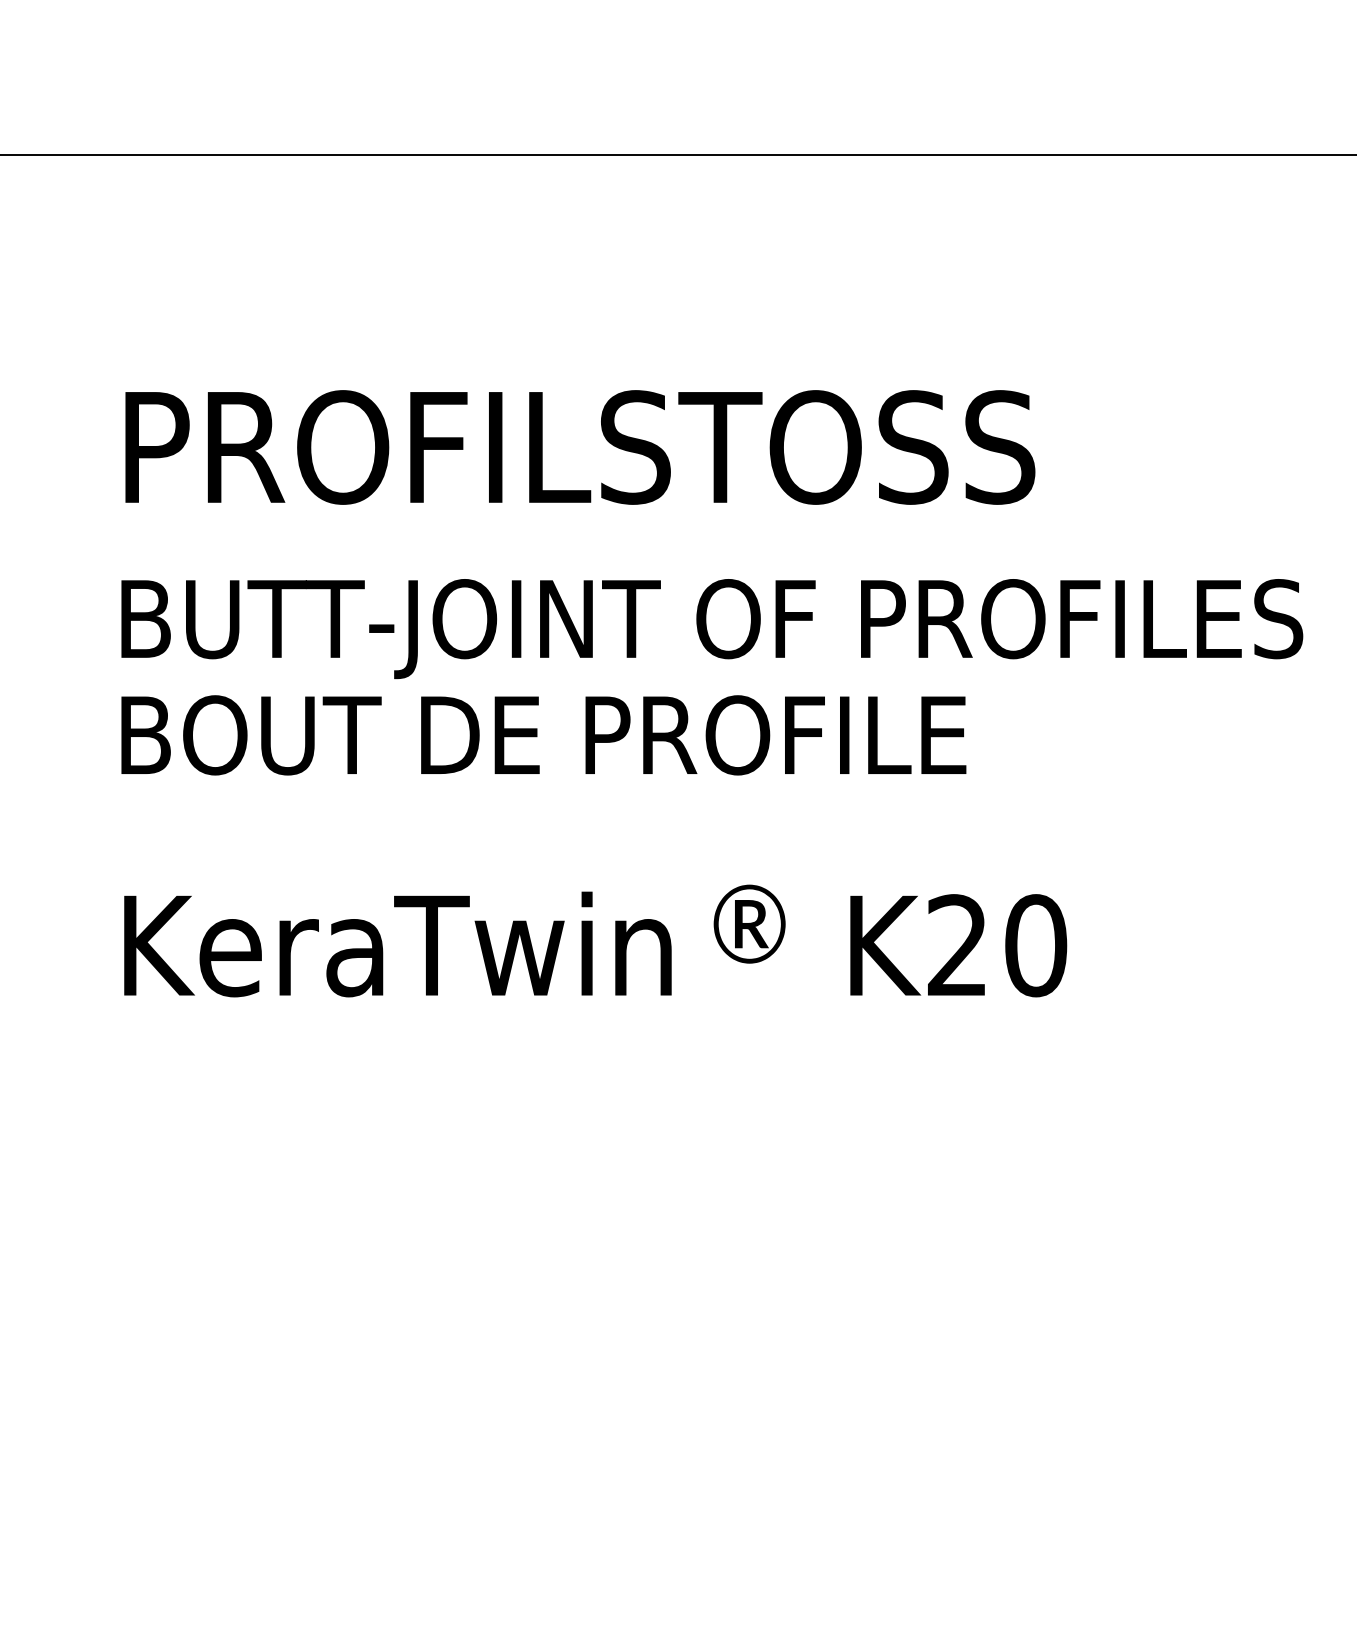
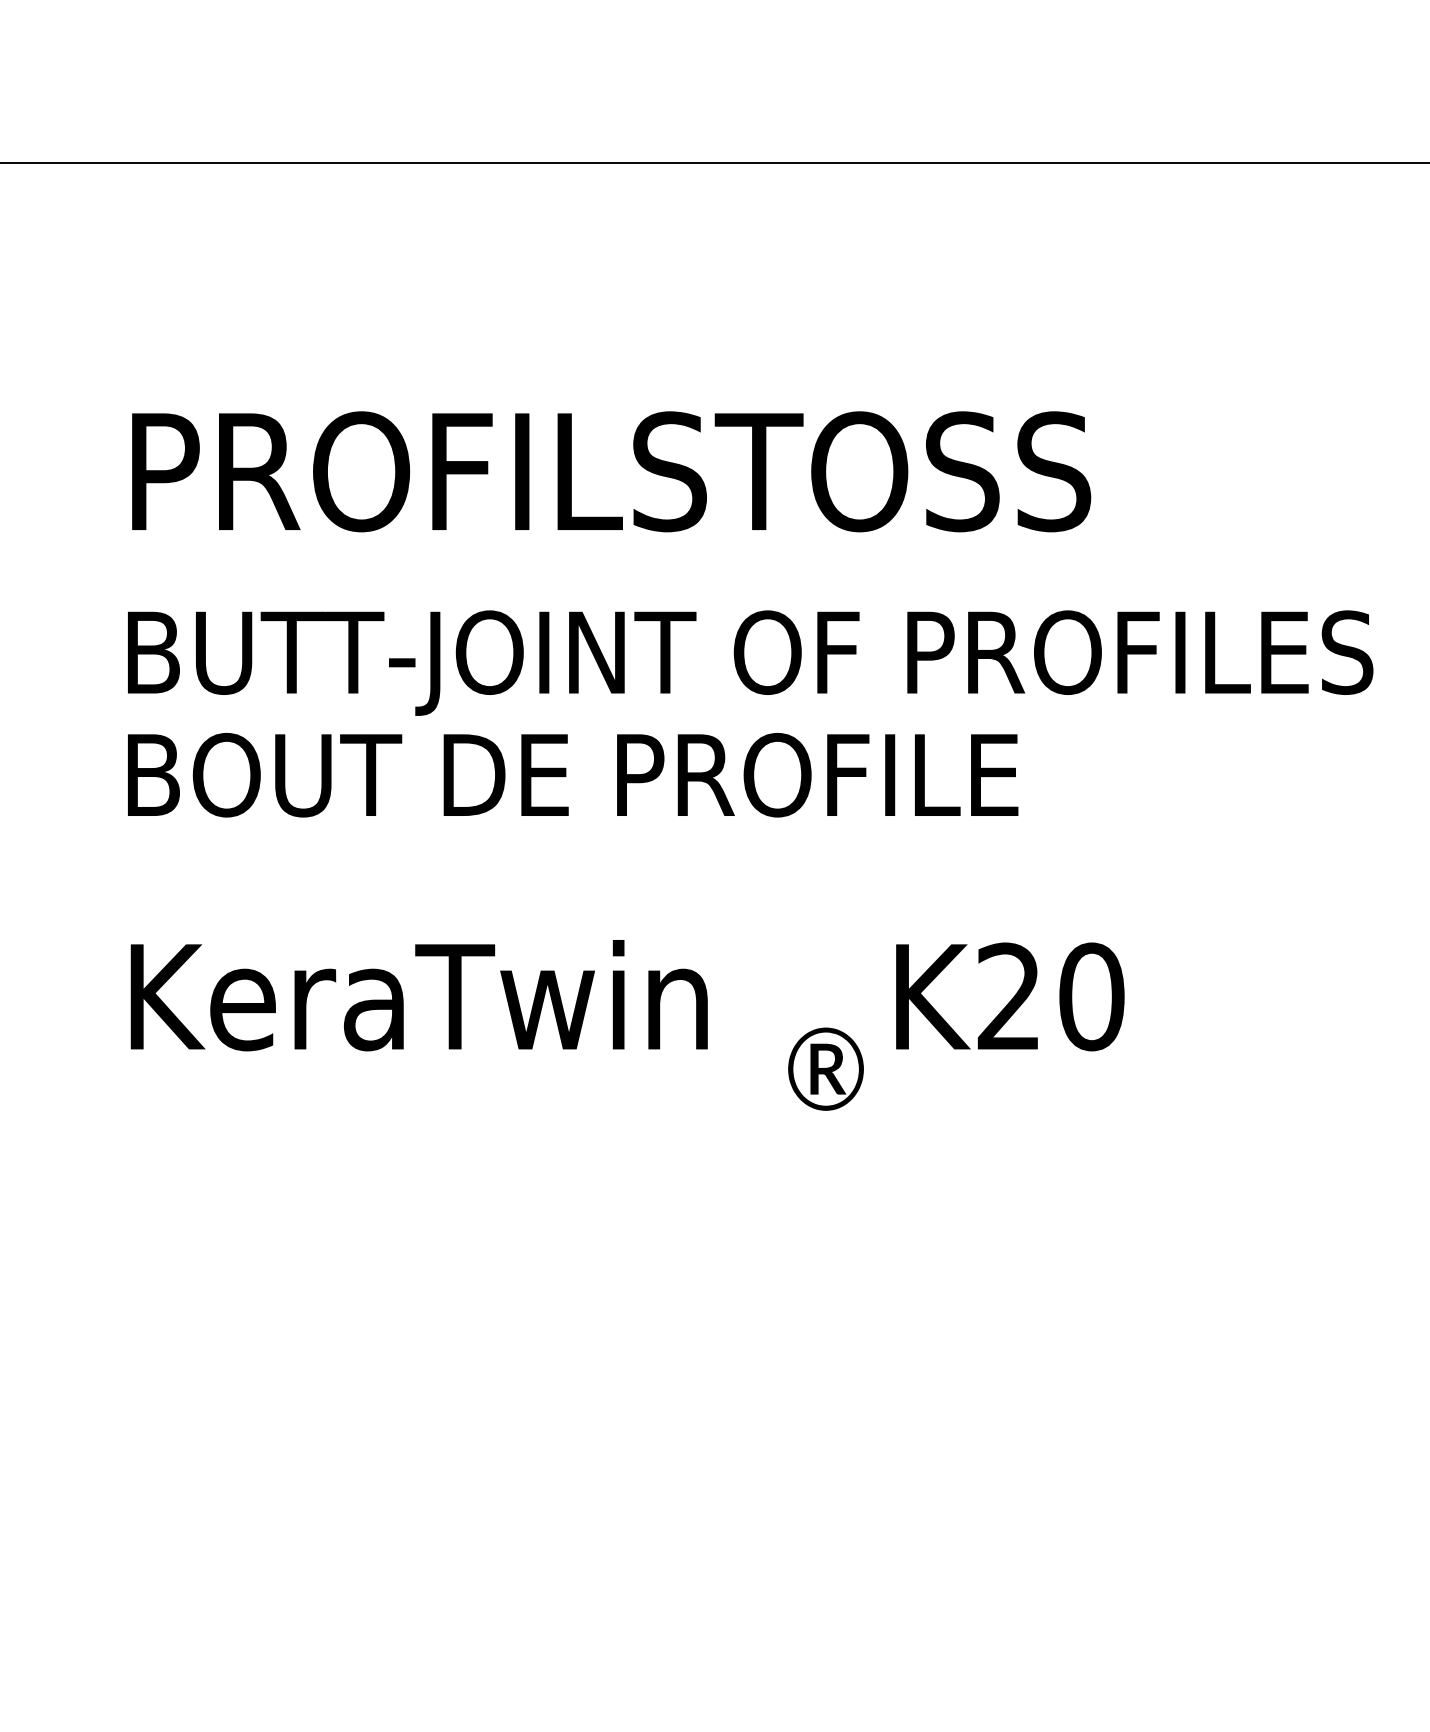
text: (749, 923) -> (825, 1068), moved

